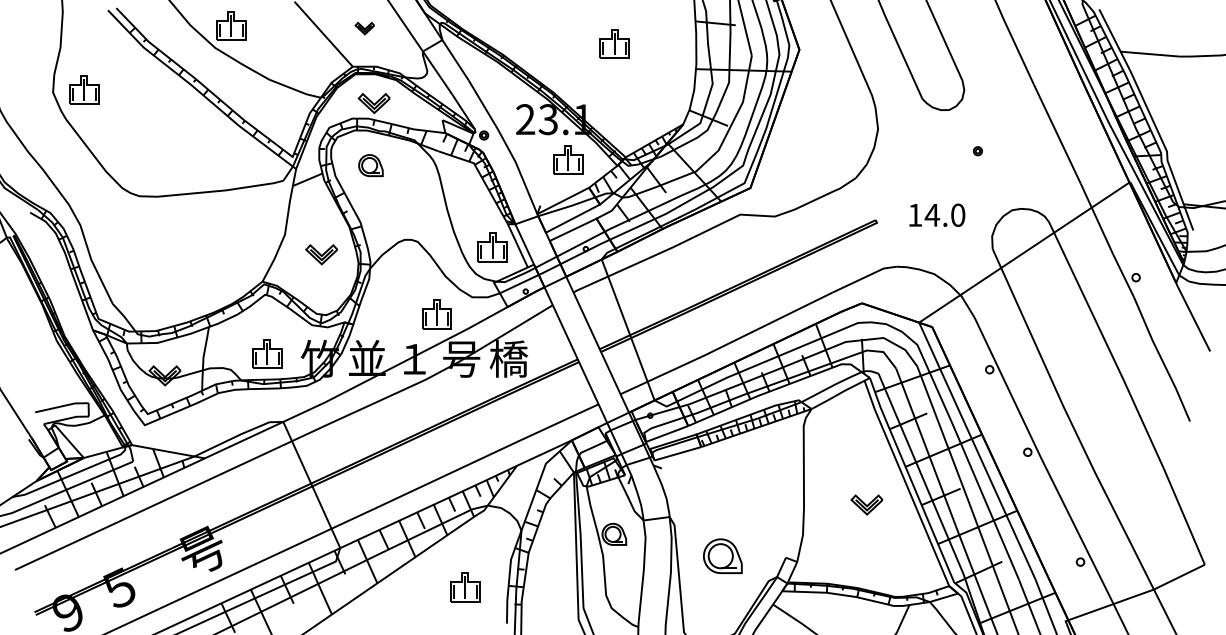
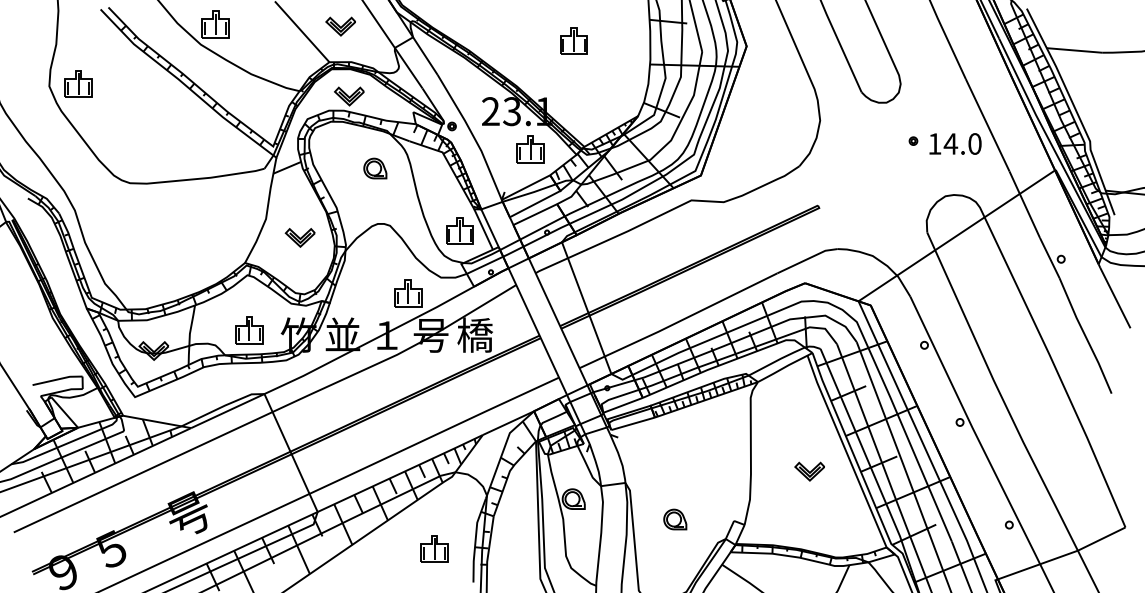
part: (364, 28) -> (340, 26), size x1.67
part: (371, 165) -> (375, 168), moved
text: (937, 214) -> (955, 143), moved
part: (723, 556) -> (675, 519), size x0.62

